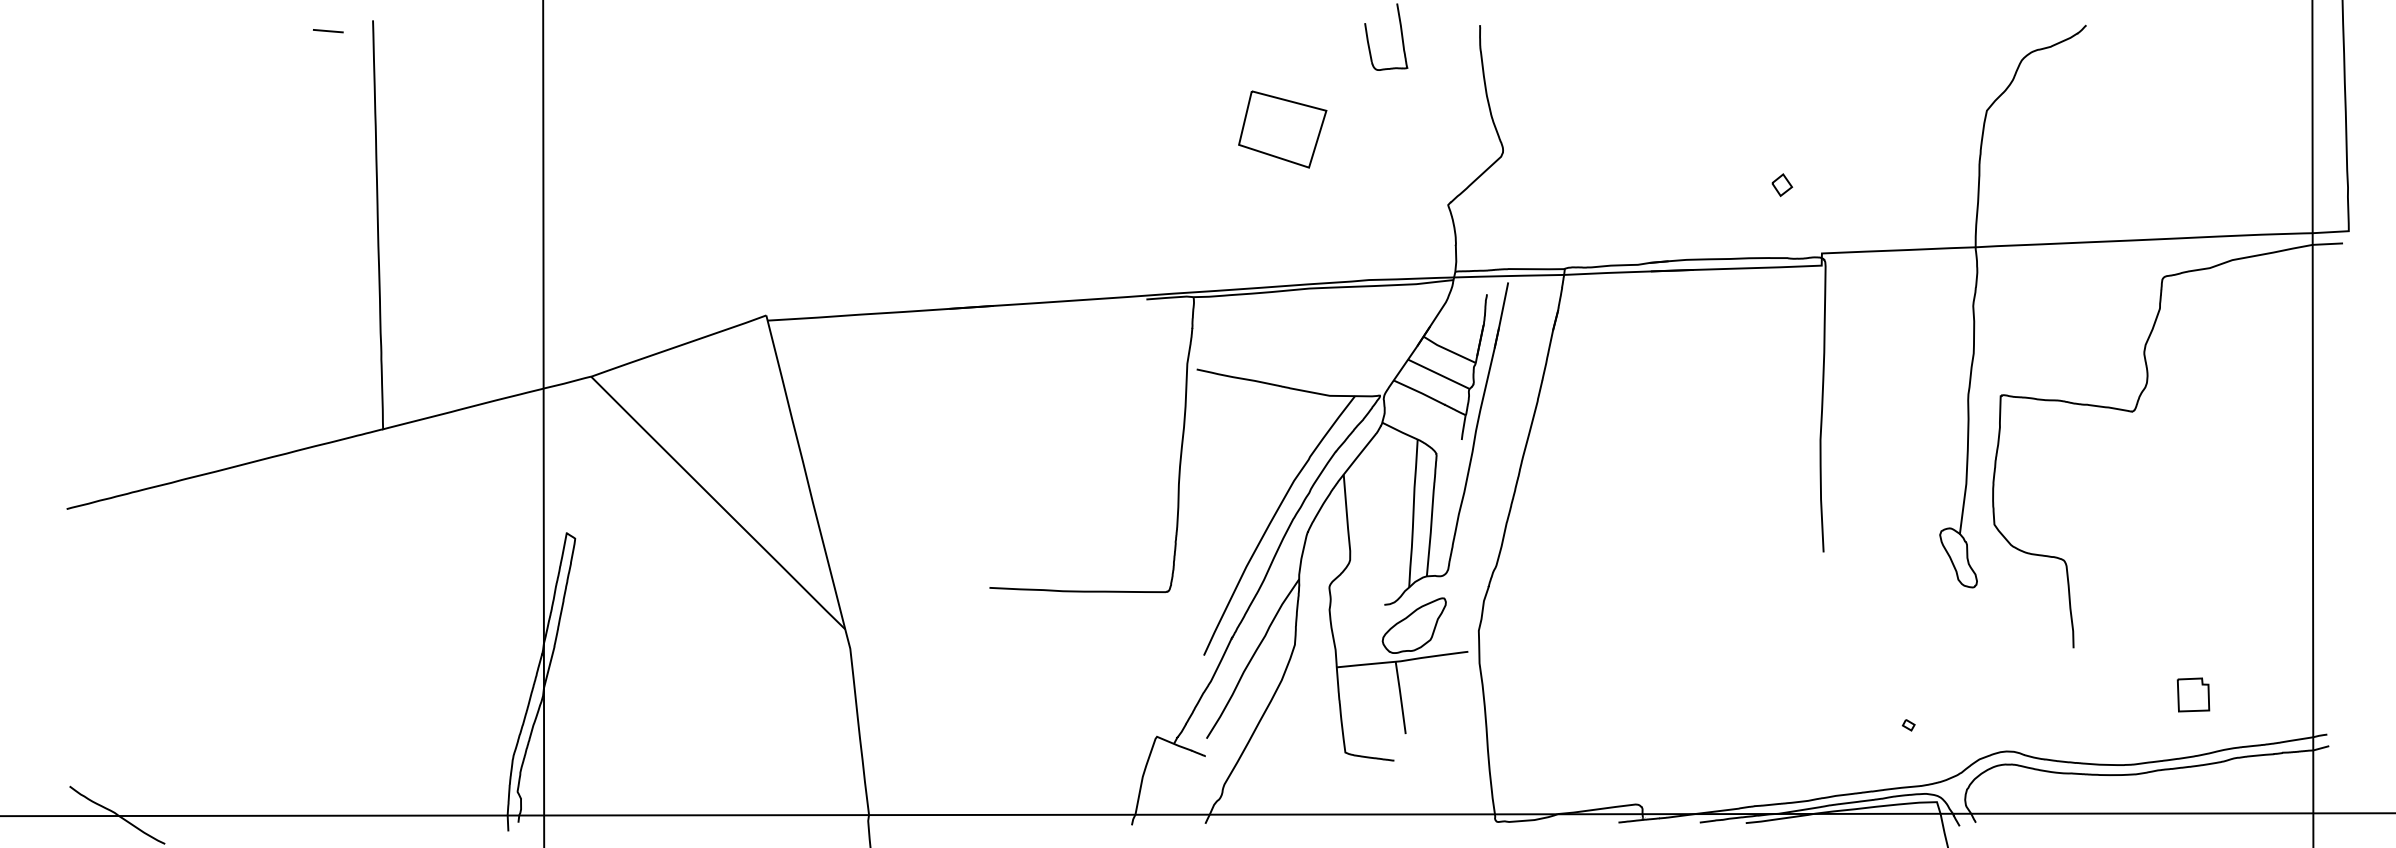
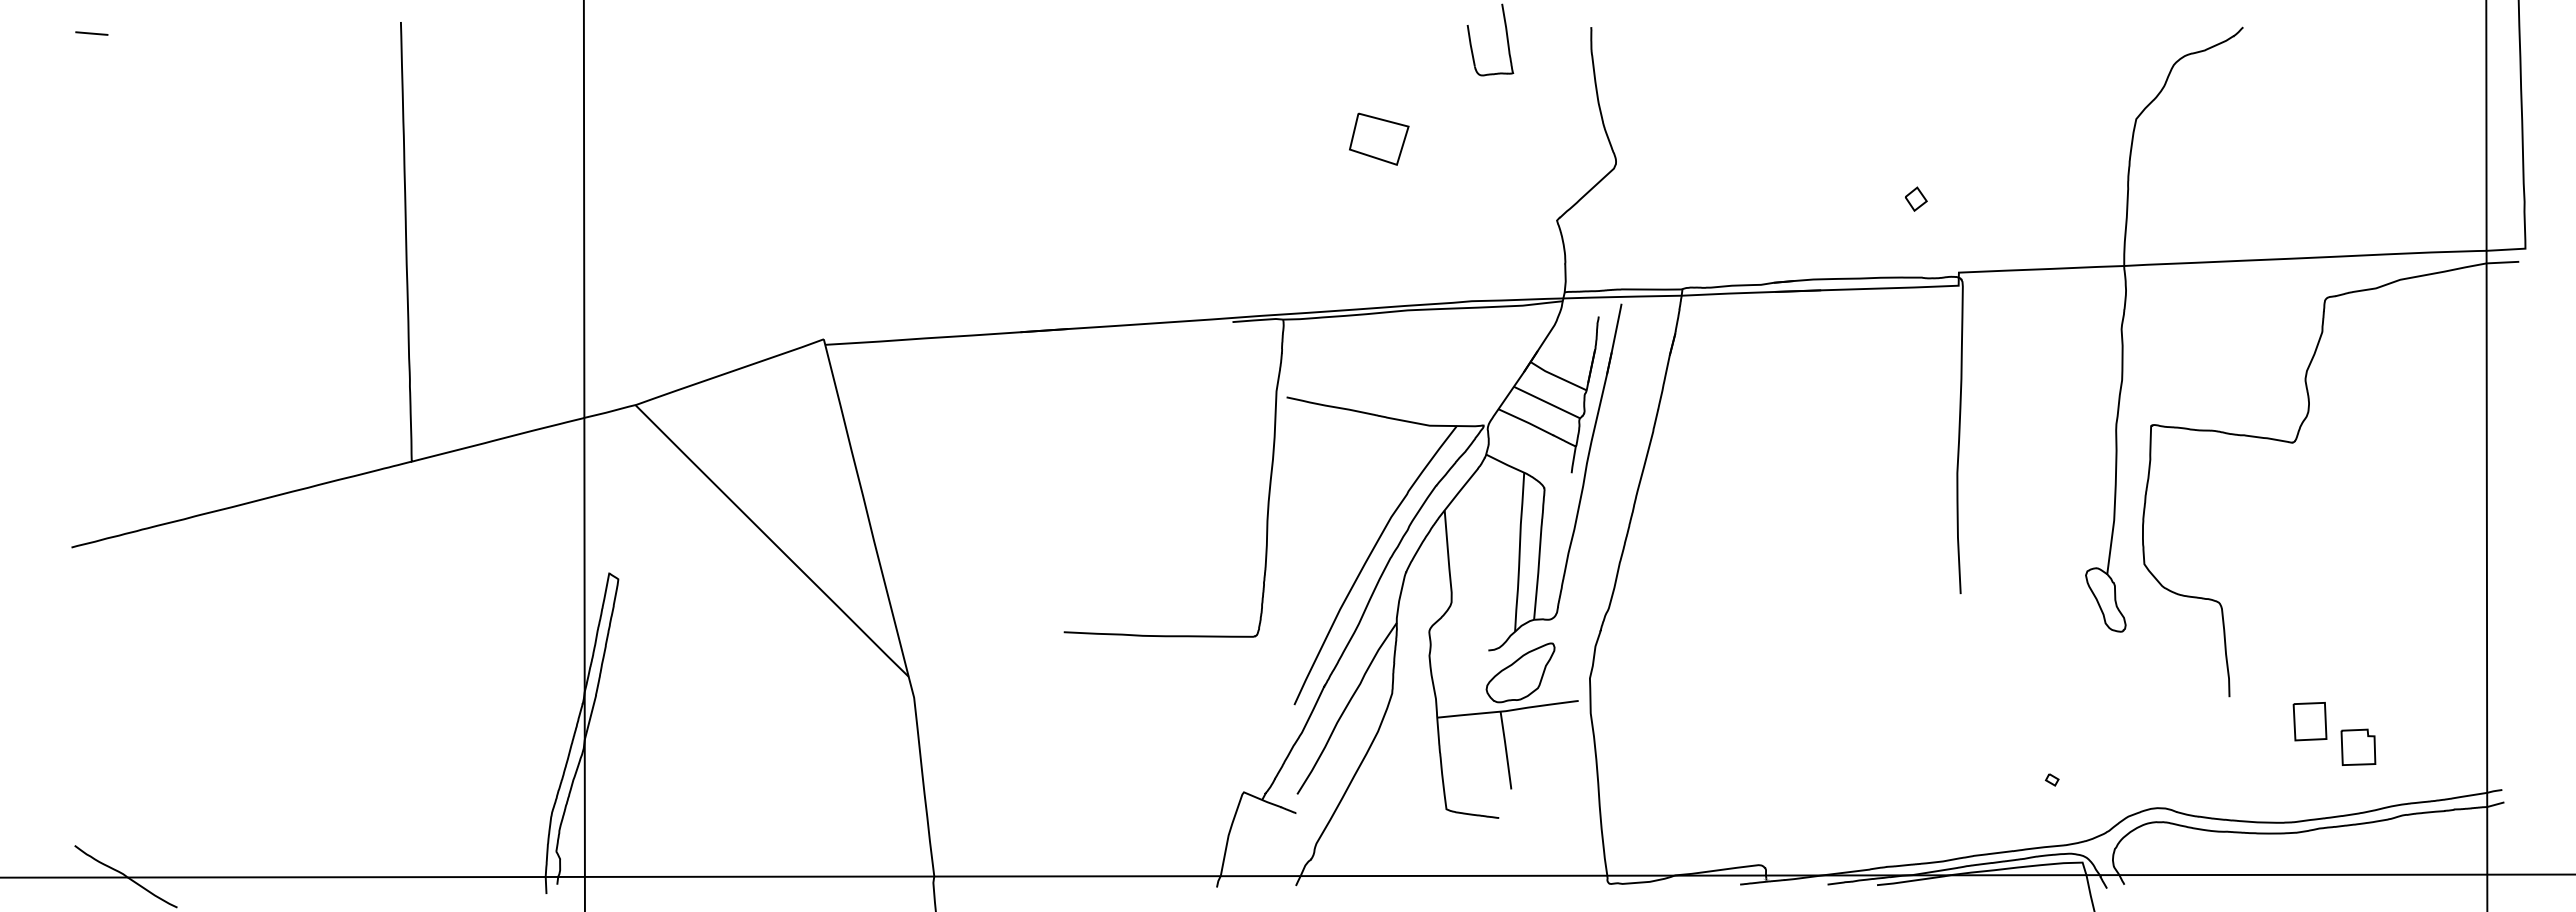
line: (327, 31) -> (91, 33), moved
part: (1283, 128) -> (1379, 138), size x0.62
part: (2147, 670) -> (2309, 721), added

